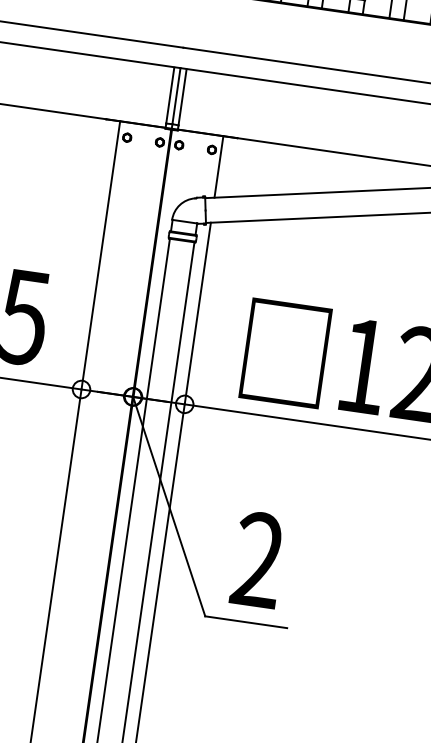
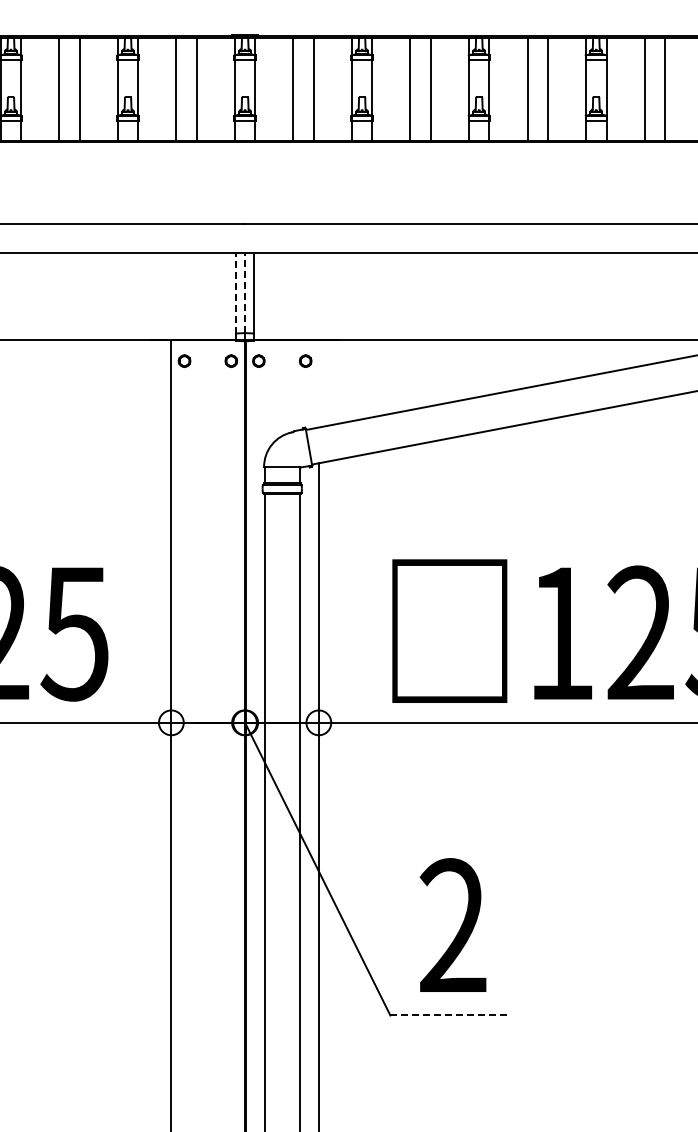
line: (170, 95) -> (236, 293), solid -> dashed
line: (176, 96) -> (245, 293), solid -> dashed
line: (218, 166) -> (318, 383), removed
line: (245, 622) -> (448, 1015), solid -> dashed

